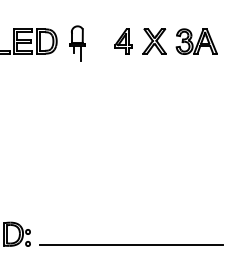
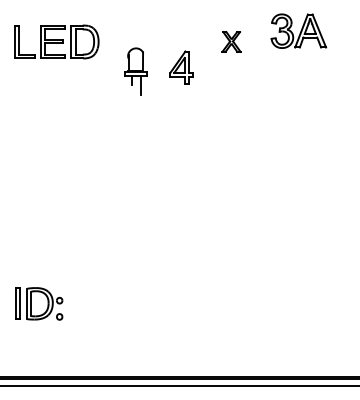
part: (123, 41) -> (181, 67), moved
part: (154, 41) -> (231, 41), size x0.6
part: (196, 41) -> (298, 30), moved
part: (77, 43) -> (135, 71), moved
line: (131, 245) -> (199, 318), removed

